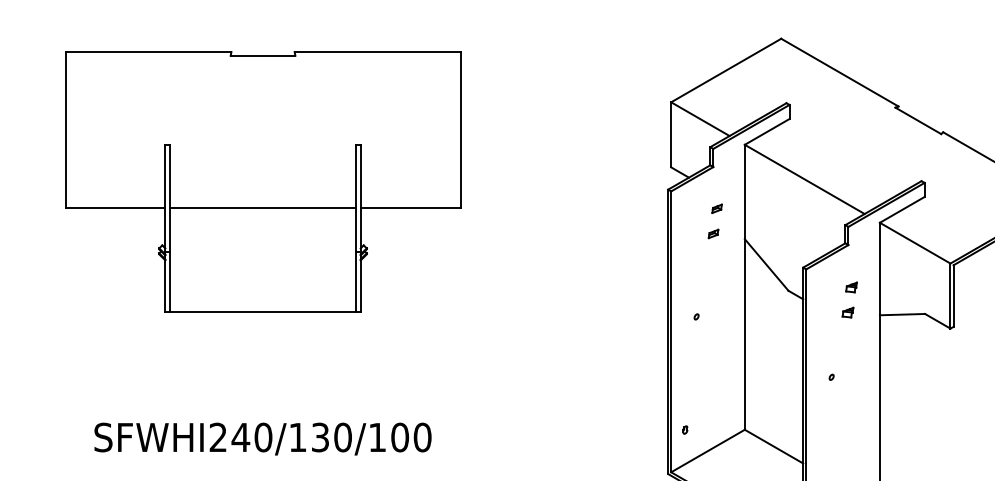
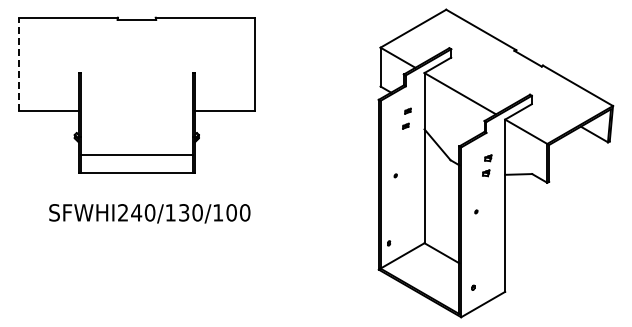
line: (64, 128) -> (18, 63), solid -> dashed
line: (262, 207) -> (136, 154), moved
text: (262, 438) -> (149, 213), moved

